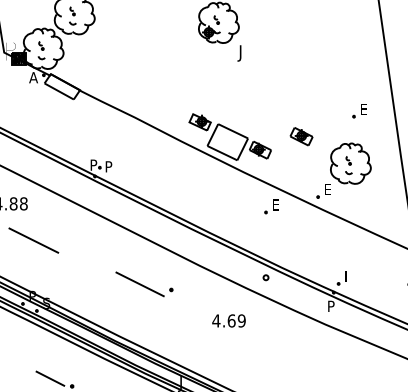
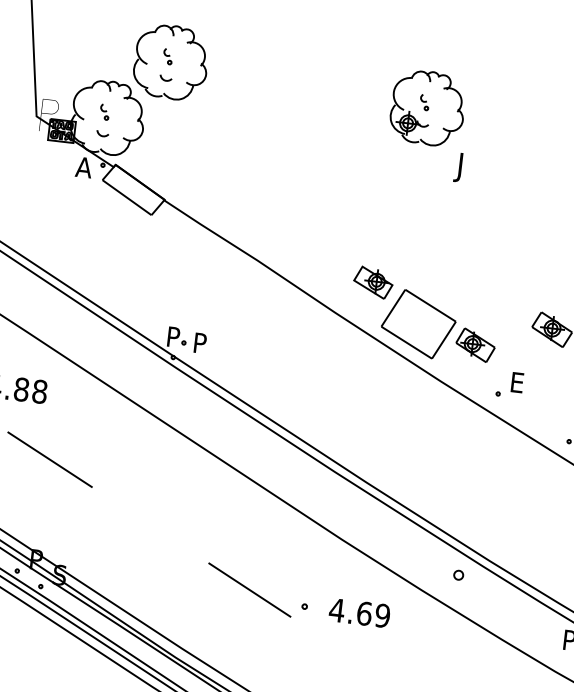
part: (271, 206) -> (509, 384), moved
part: (144, 284) -> (257, 591), moved
text: (228, 320) -> (358, 612), moved

